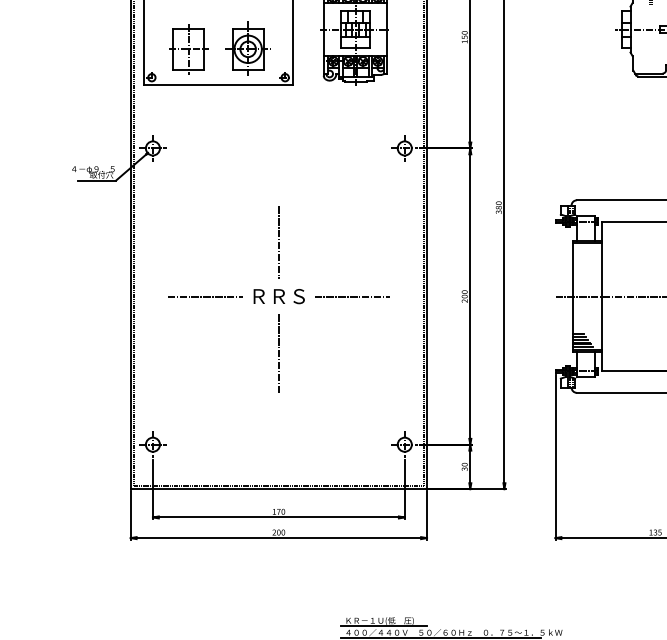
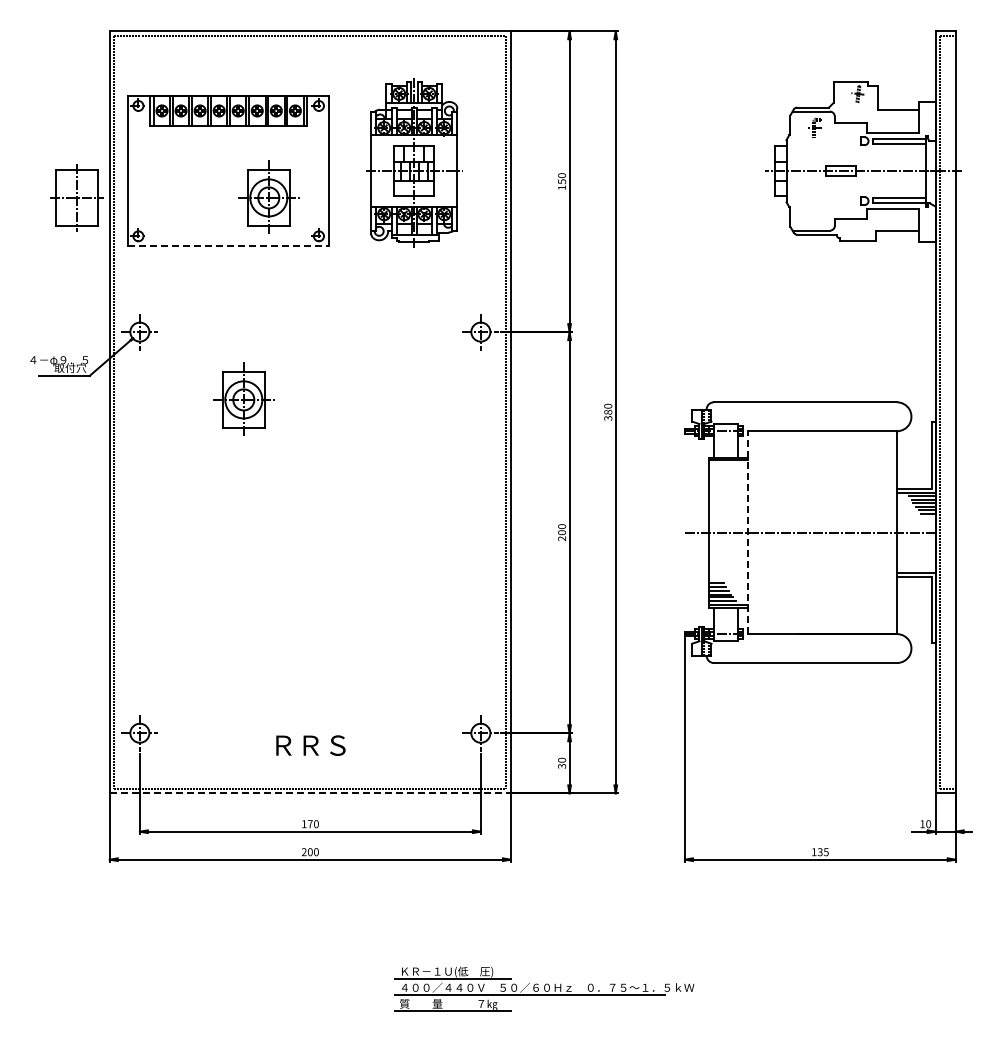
part: (188, 49) -> (76, 197), moved
line: (219, 85) -> (229, 246), solid -> dashed
part: (229, 197) -> (243, 398), added
line: (278, 242) -> (310, 459), removed
line: (205, 296) -> (210, 532), removed
text: (278, 296) -> (310, 745), moved
line: (352, 296) -> (409, 532), removed
line: (601, 296) -> (747, 532), solid -> dashed
line: (278, 353) -> (310, 609), removed
line: (278, 489) -> (310, 793), solid -> dashed

